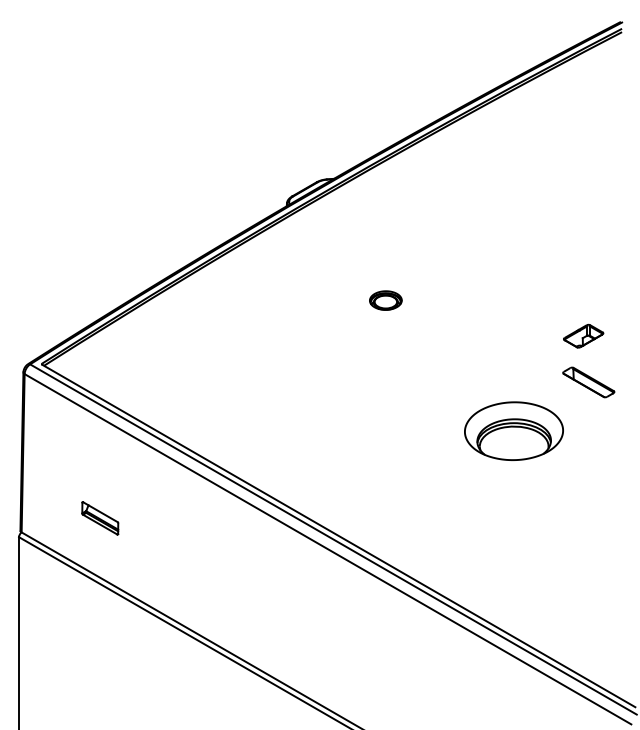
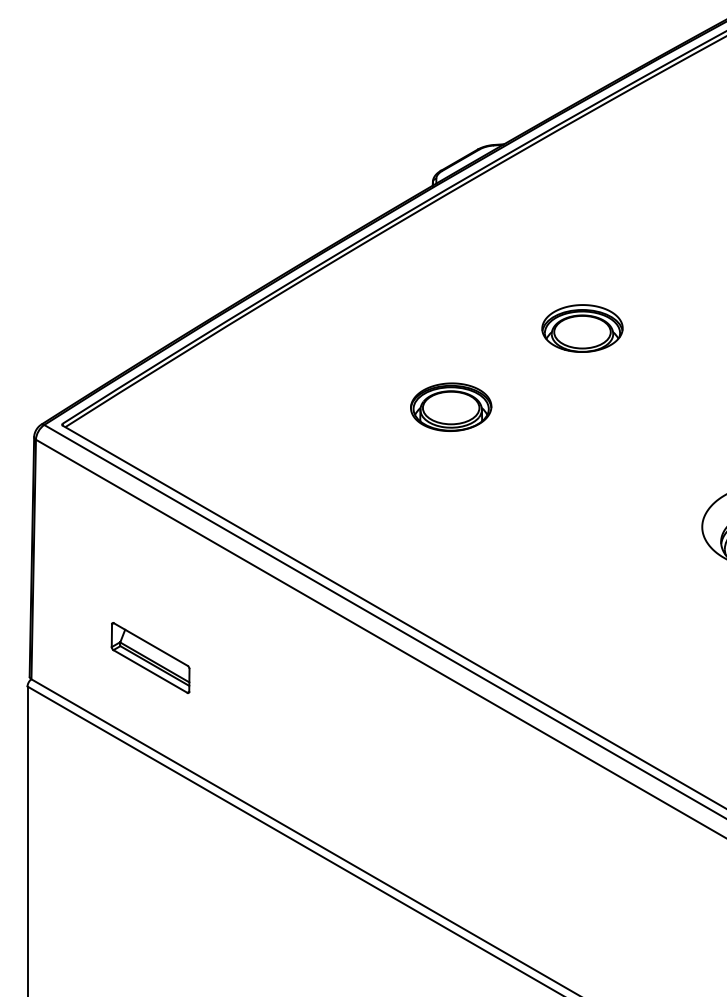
part: (385, 300) -> (582, 328), size x1.67
part: (298, 352) -> (450, 407), added
part: (99, 518) -> (149, 658), size x1.43

